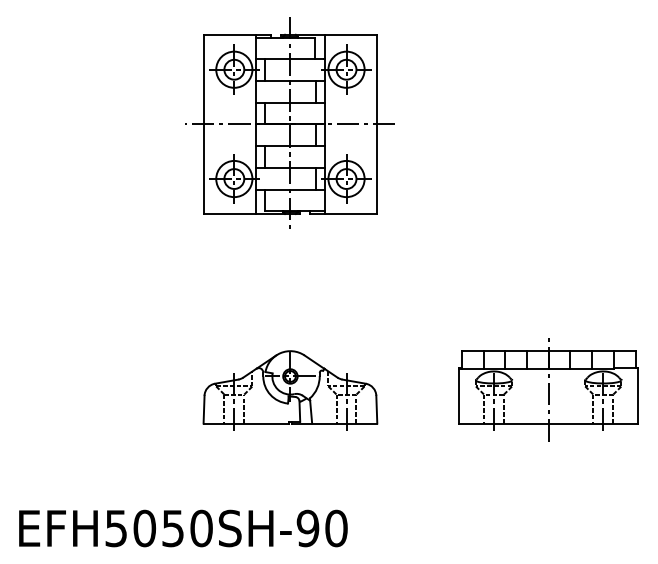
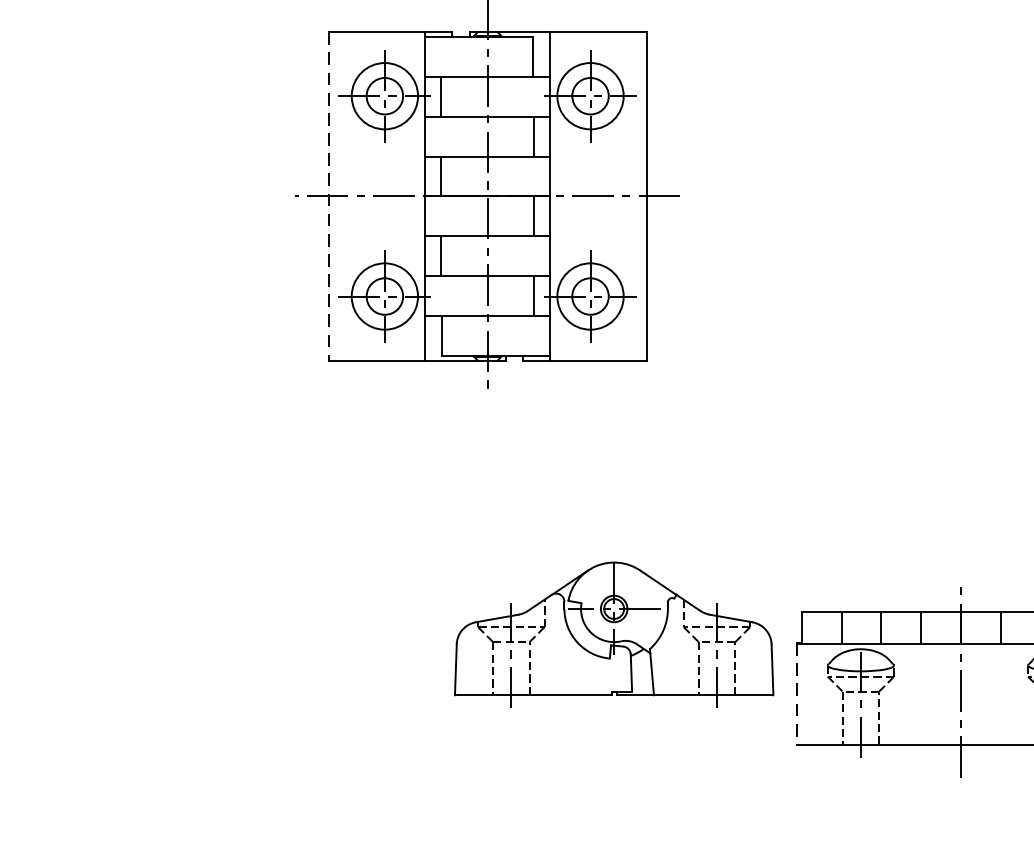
line: (203, 124) -> (328, 196), solid -> dashed
part: (290, 390) -> (614, 634), moved
line: (459, 395) -> (797, 693), solid -> dashed

